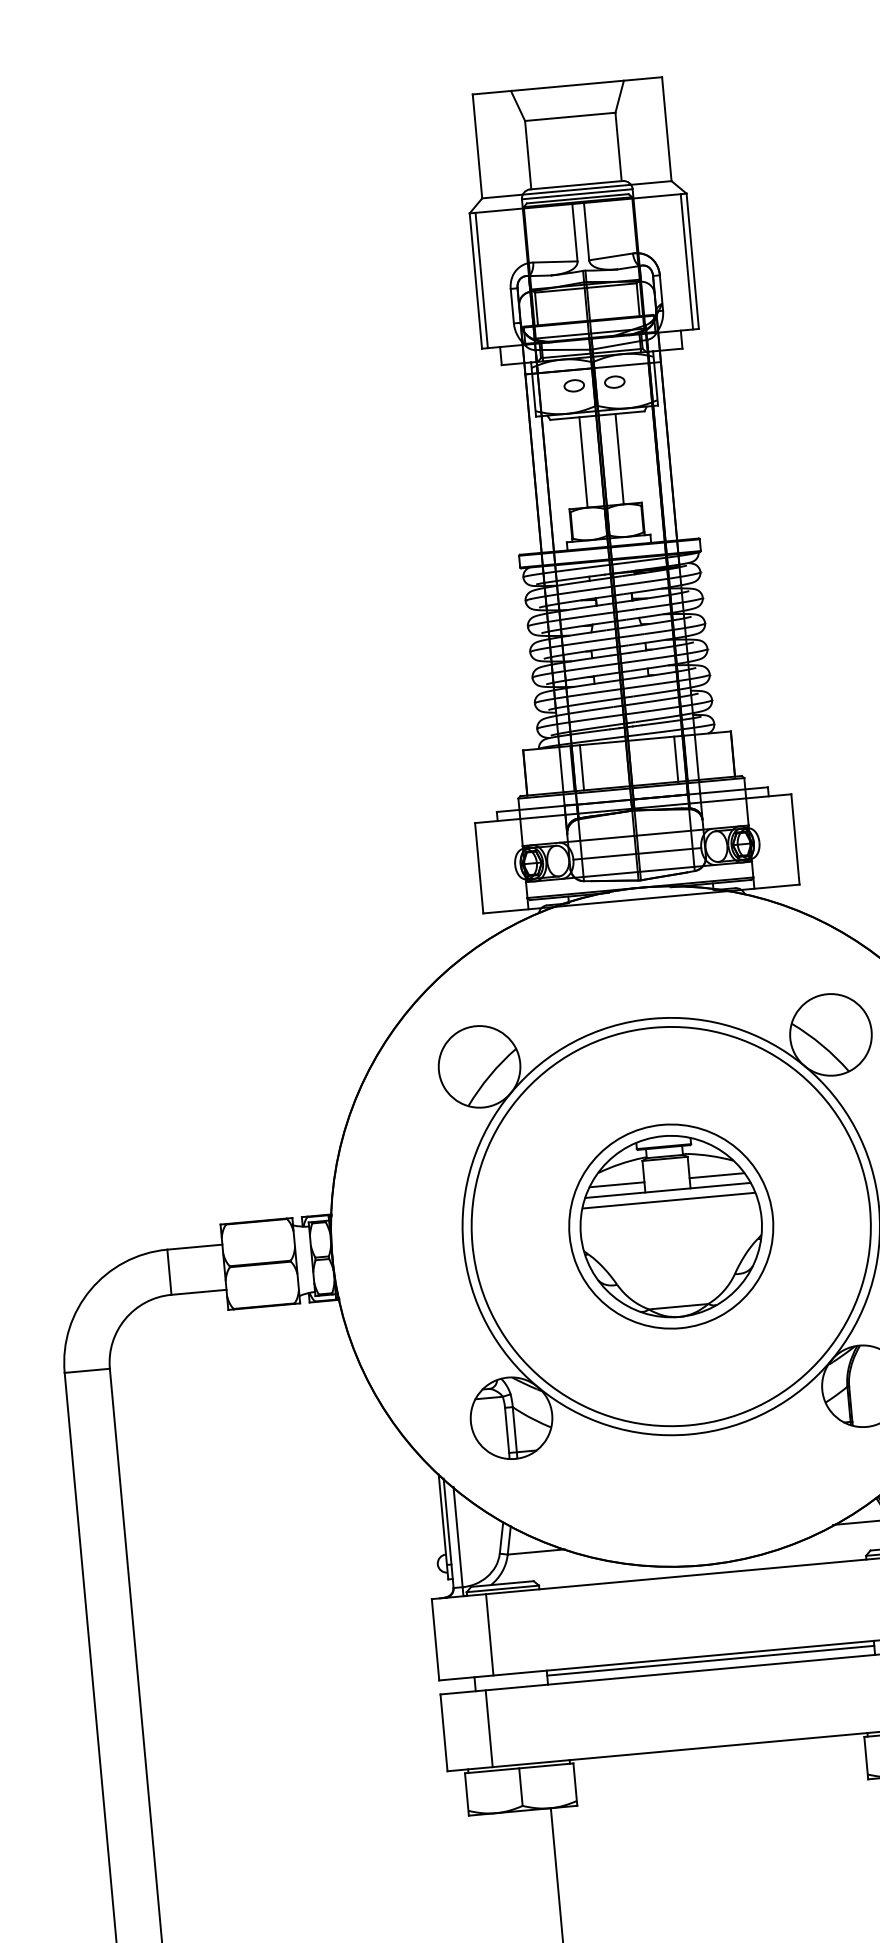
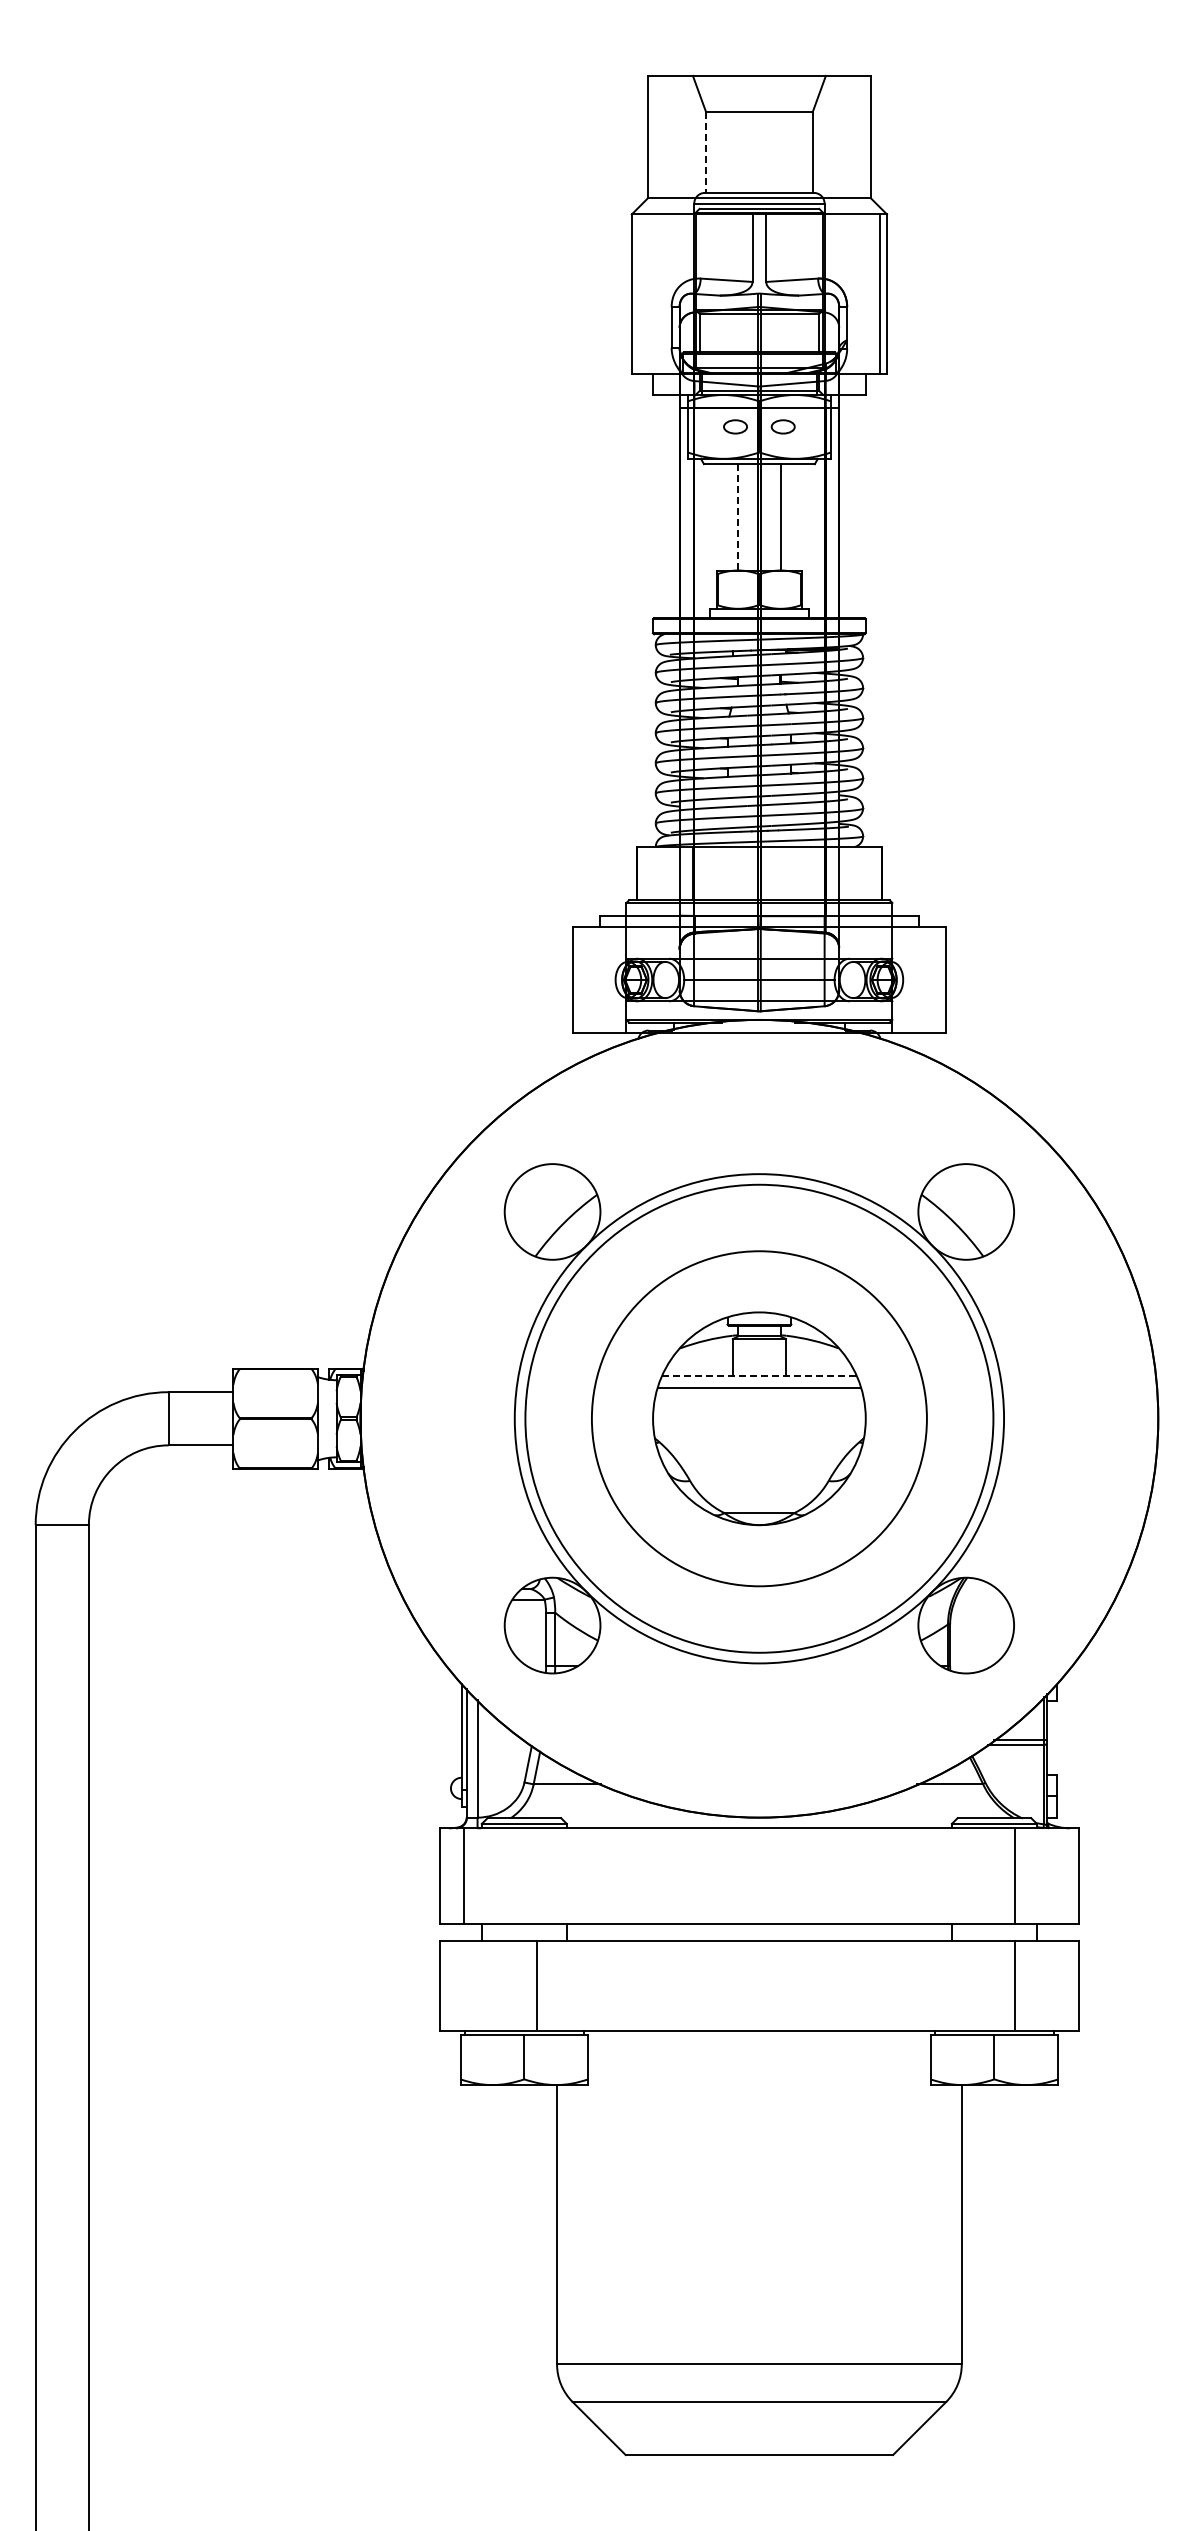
line: (528, 155) -> (706, 153), solid -> dashed
line: (481, 280) -> (638, 293), removed
line: (583, 462) -> (738, 517), solid -> dashed
line: (675, 759) -> (814, 873), removed
line: (581, 767) -> (703, 873), removed
line: (717, 1175) -> (818, 1364), removed
line: (617, 1185) -> (700, 1364), removed
line: (668, 1190) -> (759, 1376), solid -> dashed
circle: (671, 1226) -> (759, 1418), size x1.4
line: (490, 1635) -> (464, 1876), moved
line: (709, 1660) -> (758, 1929), removed
line: (489, 1728) -> (536, 1985), moved

